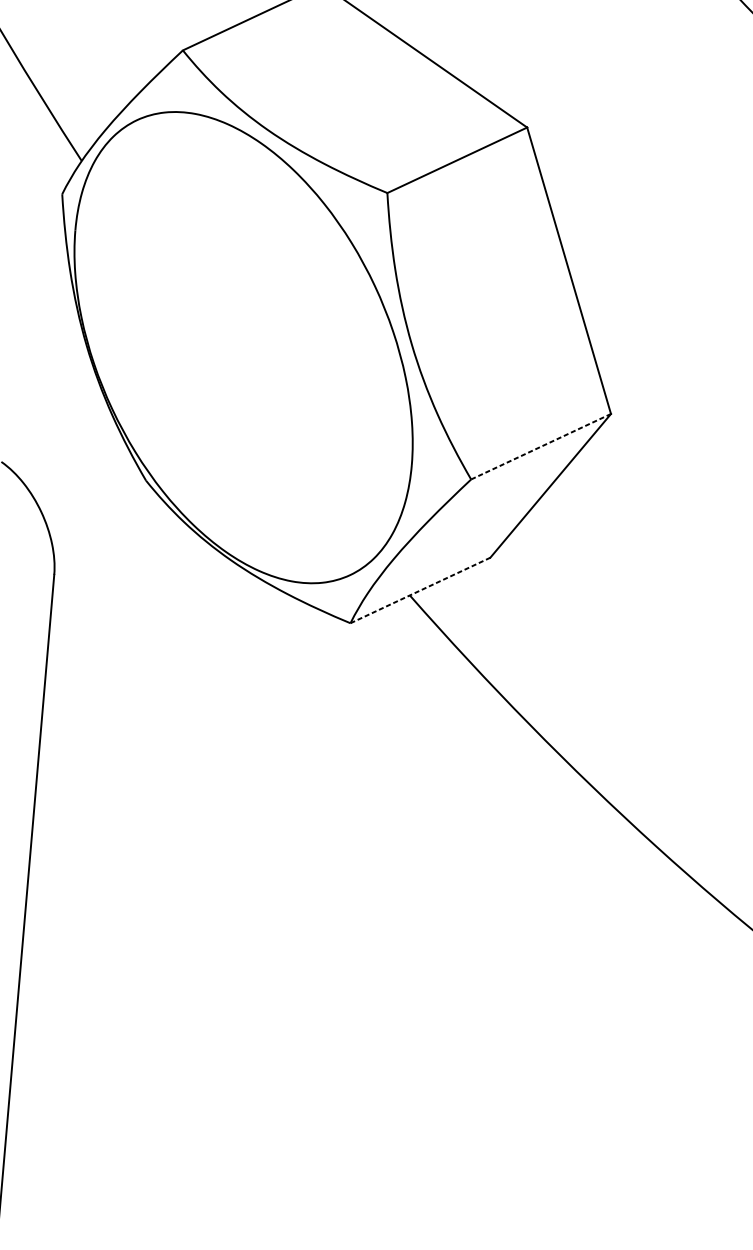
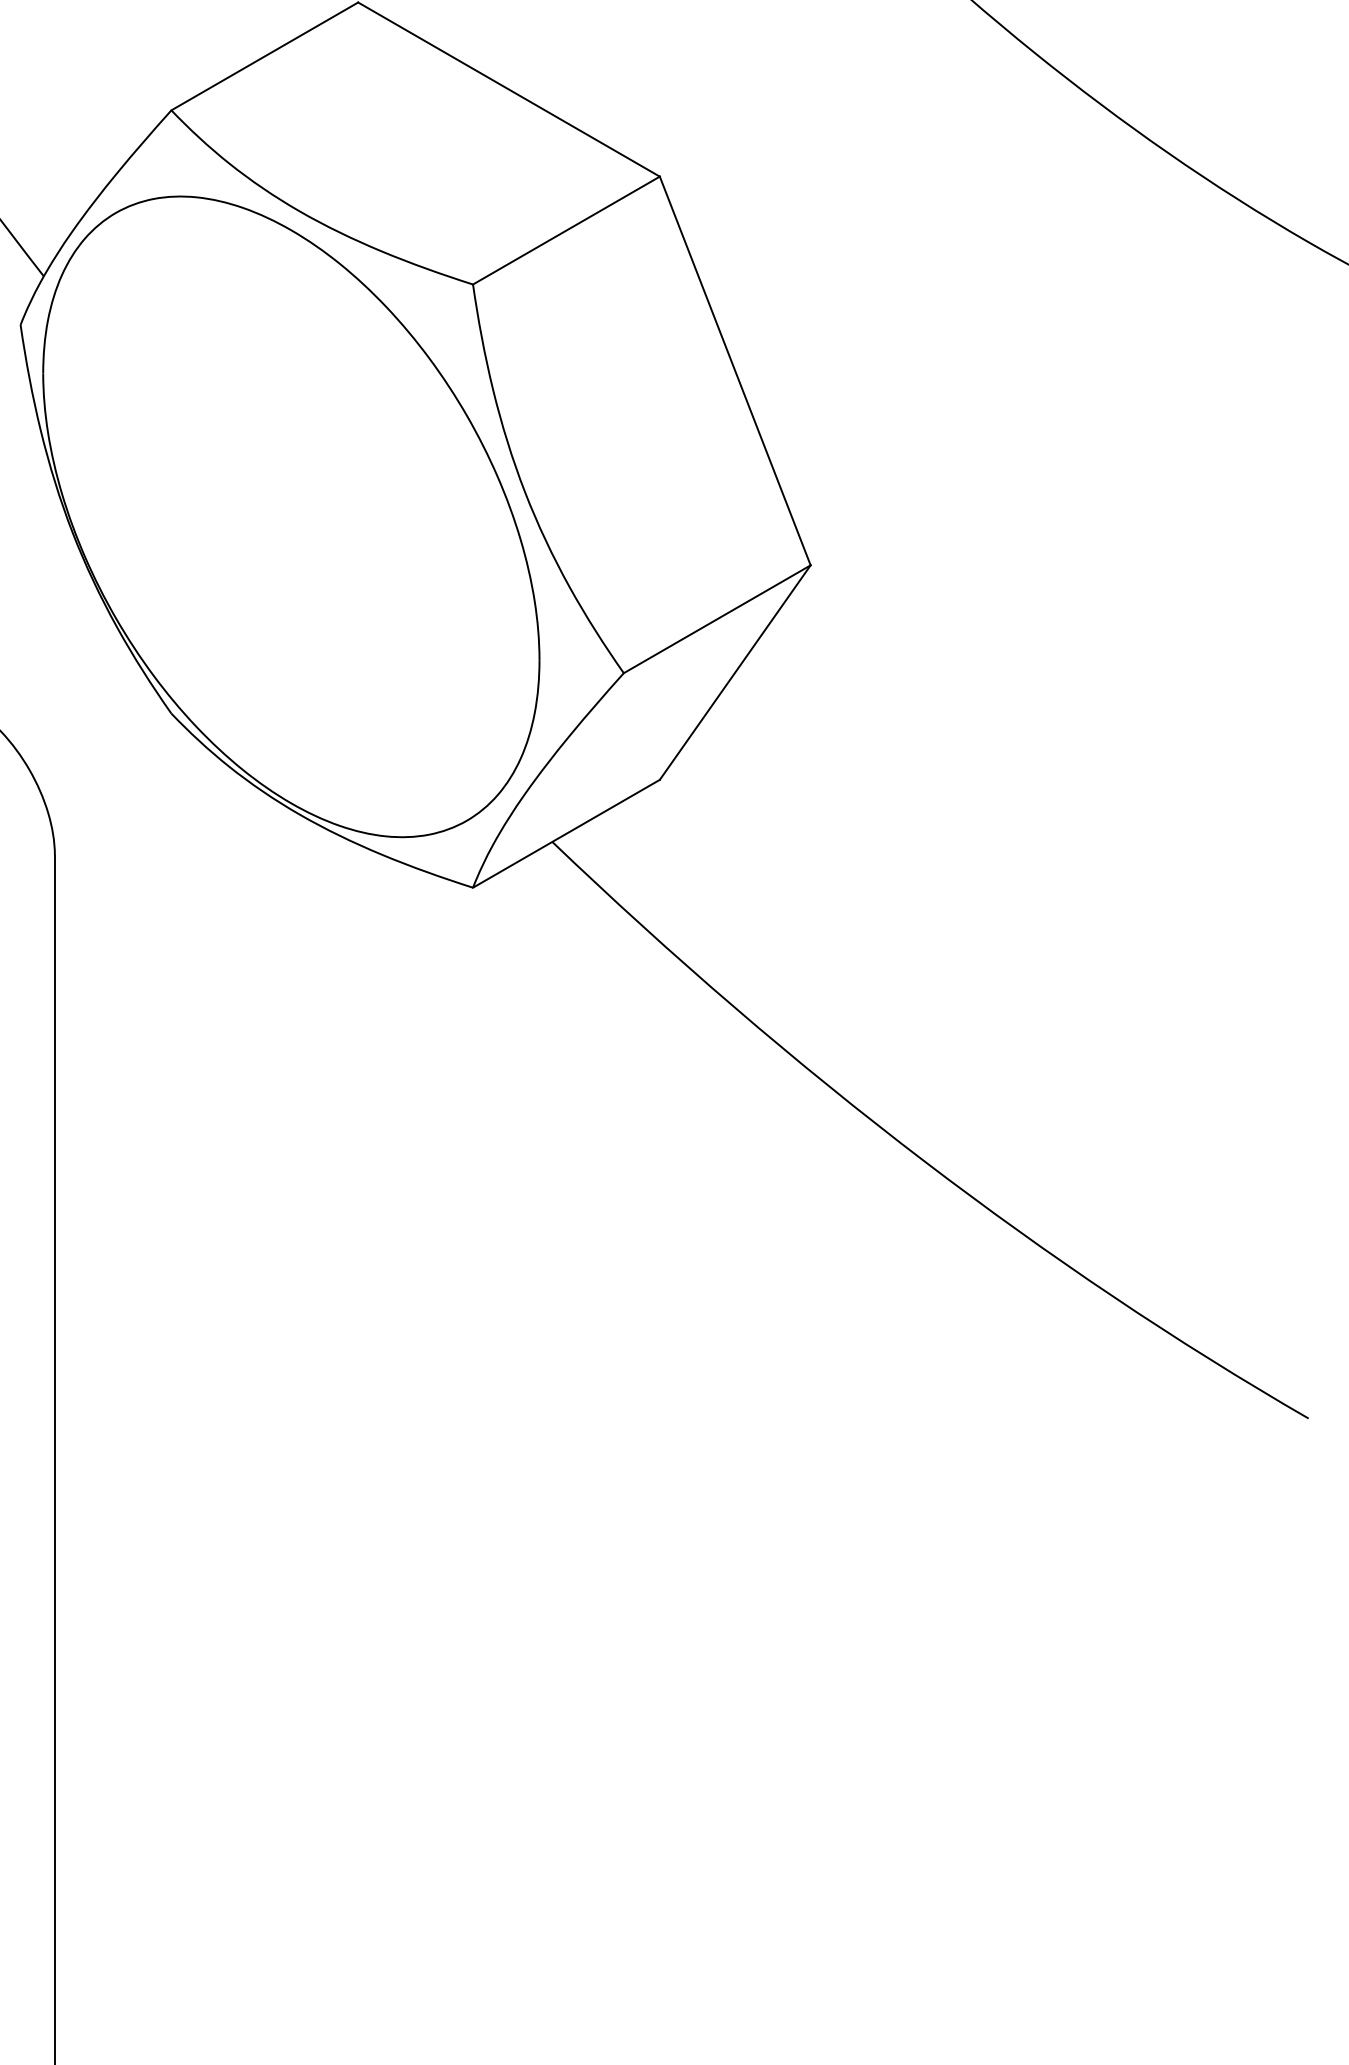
line: (541, 446) -> (717, 619), dashed -> solid
line: (420, 590) -> (566, 833), dashed -> solid

